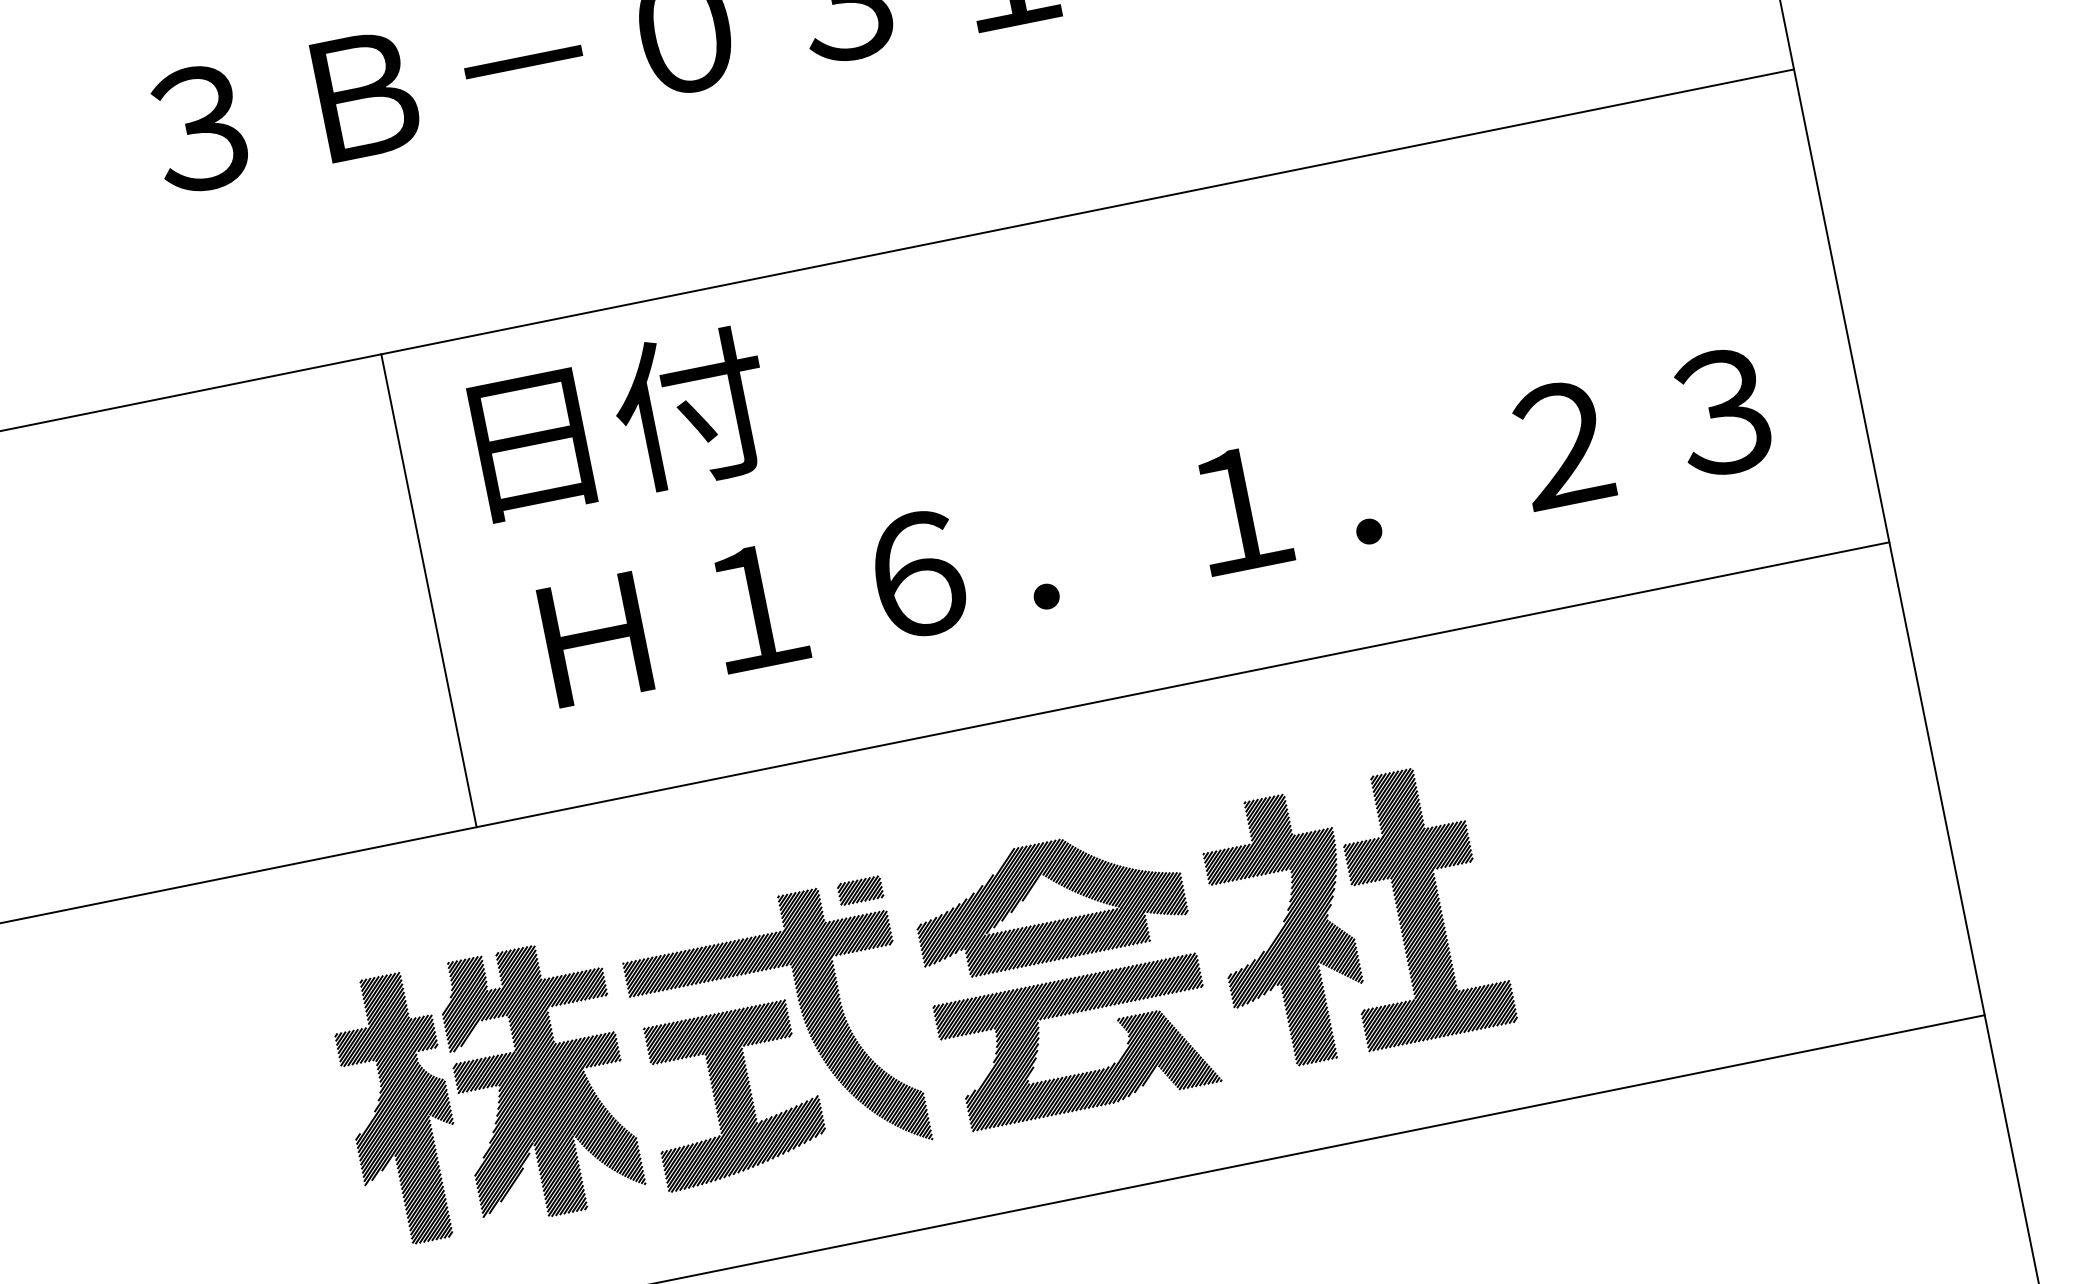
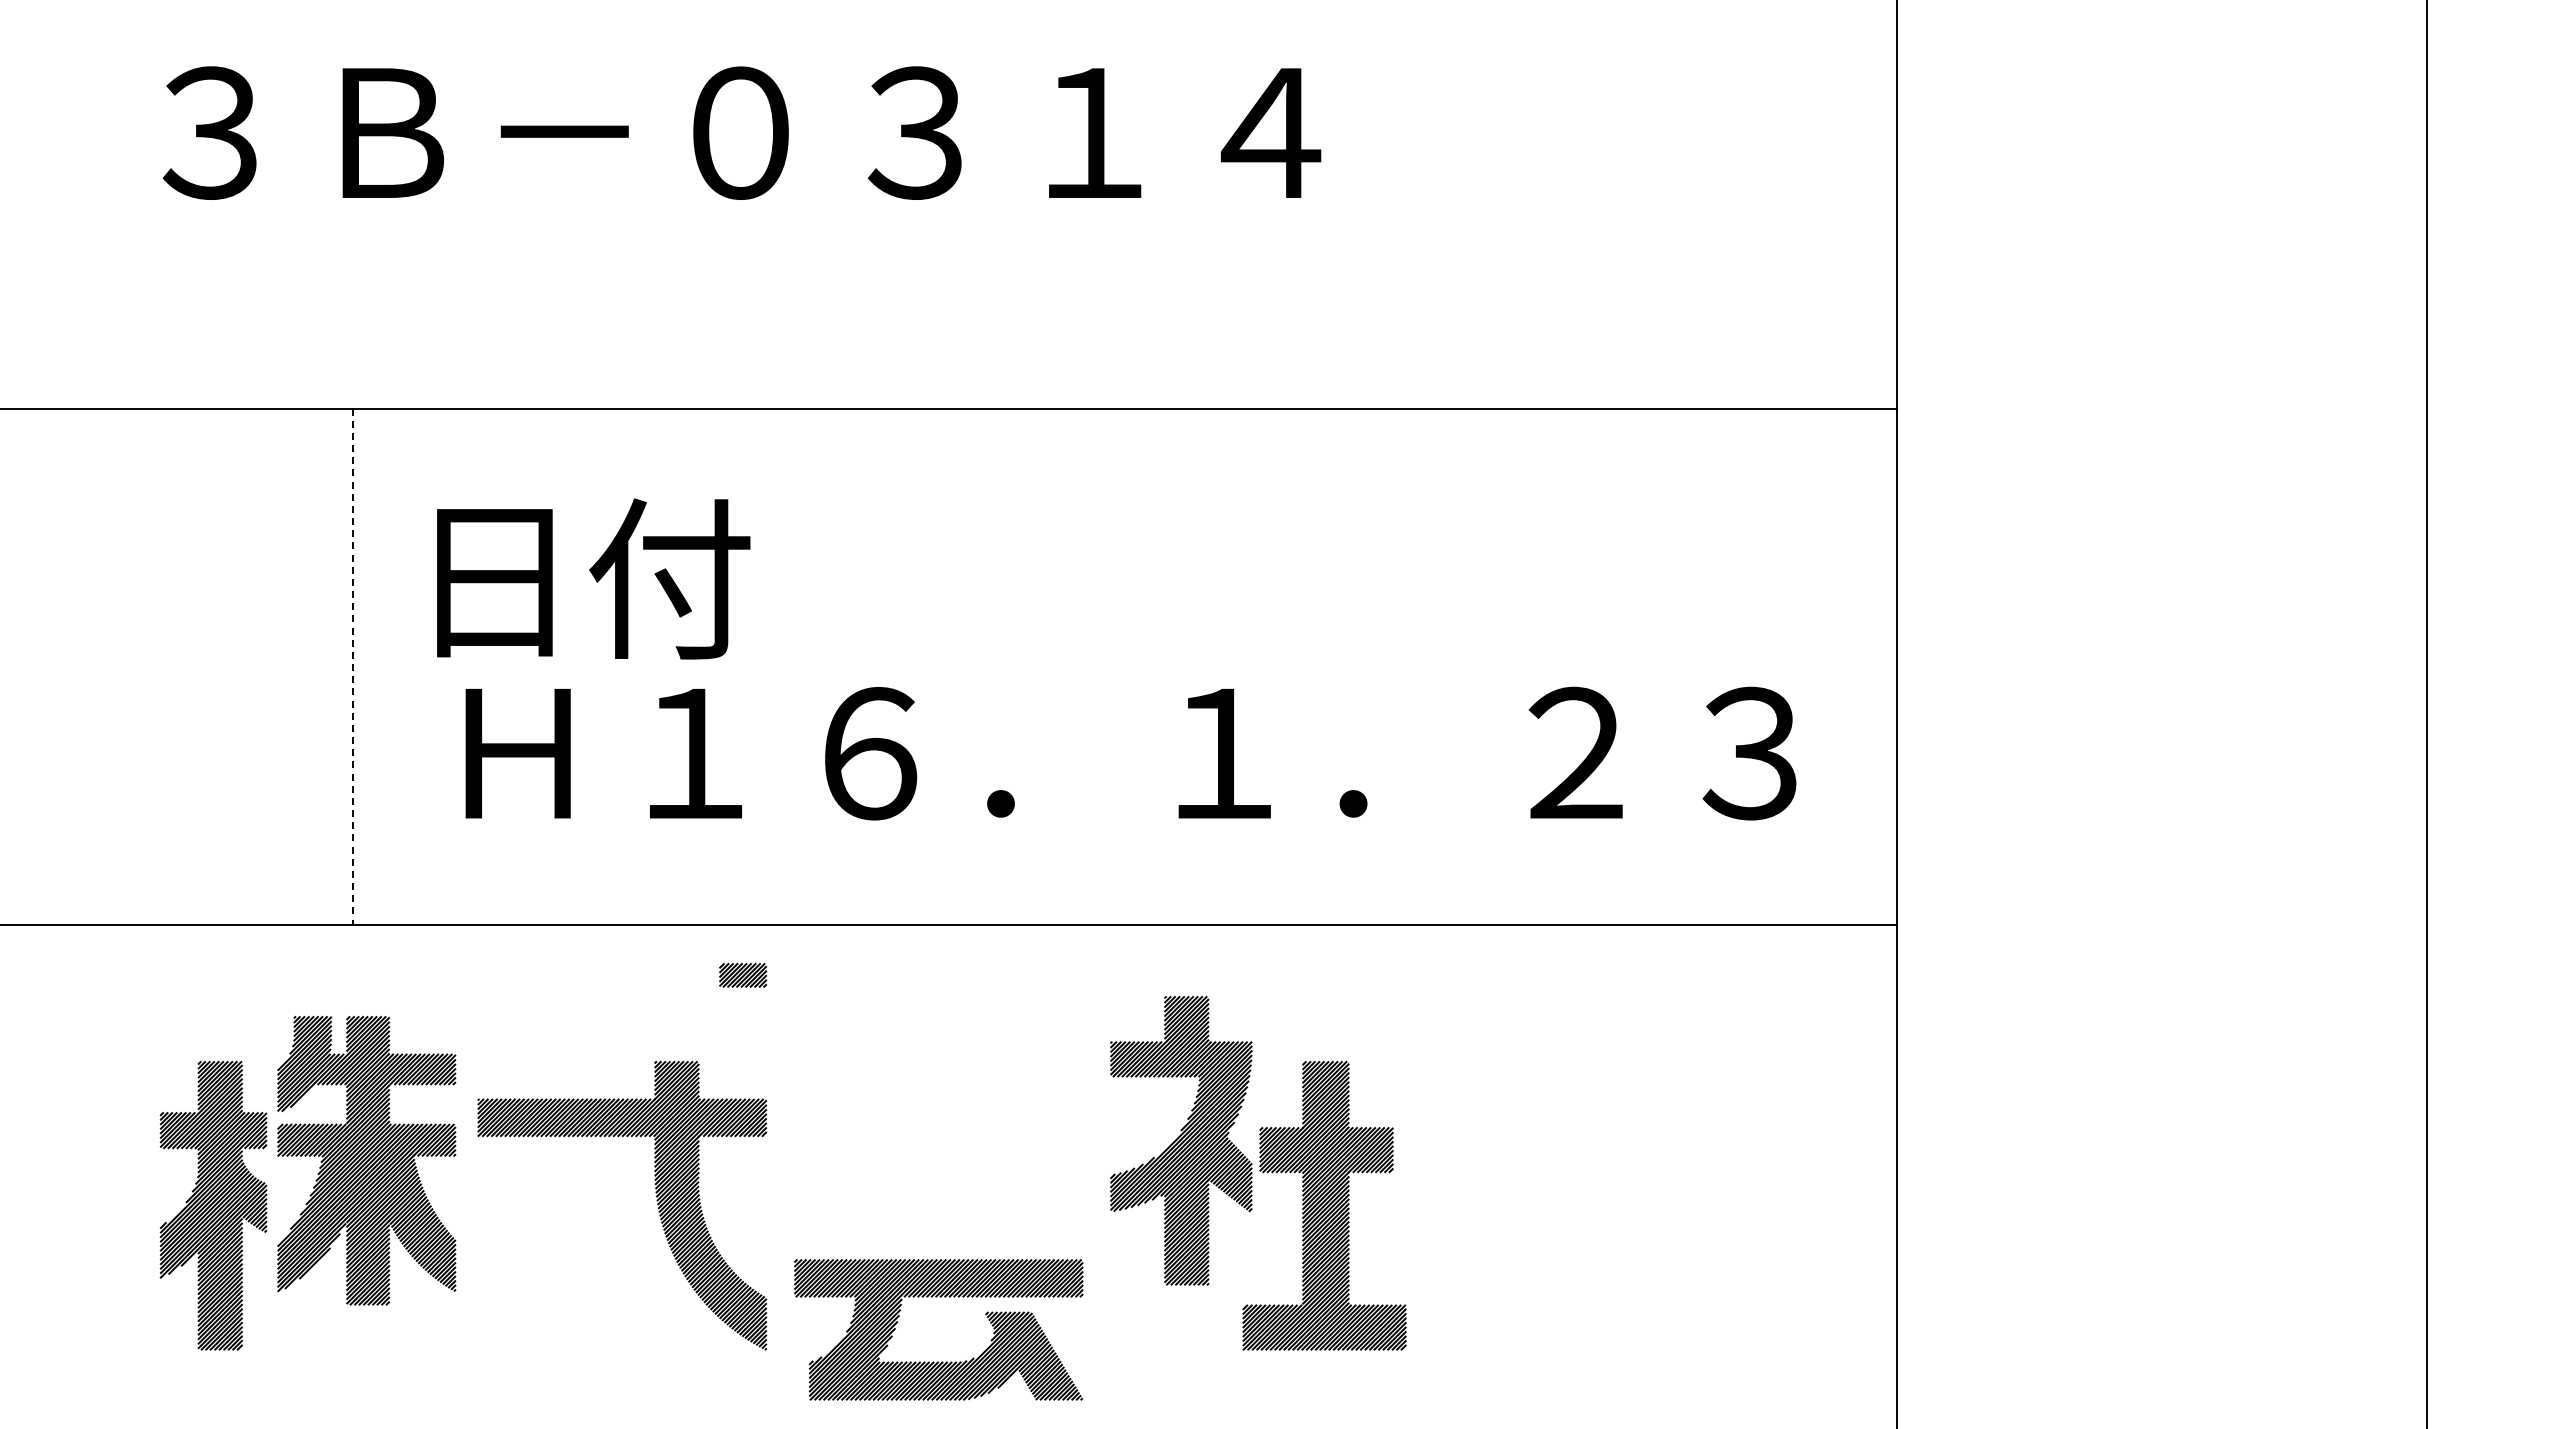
text: (621, 422) -> (593, 578), moved
line: (429, 591) -> (353, 667), solid -> dashed
part: (860, 890) -> (743, 975), moved
part: (1048, 901) -> (938, 1124), removed
part: (1285, 930) -> (1181, 1140), moved
part: (1083, 1072) -> (938, 1361), moved
part: (540, 1081) -> (366, 1160), moved
part: (733, 1094) -> (566, 1260), removed

